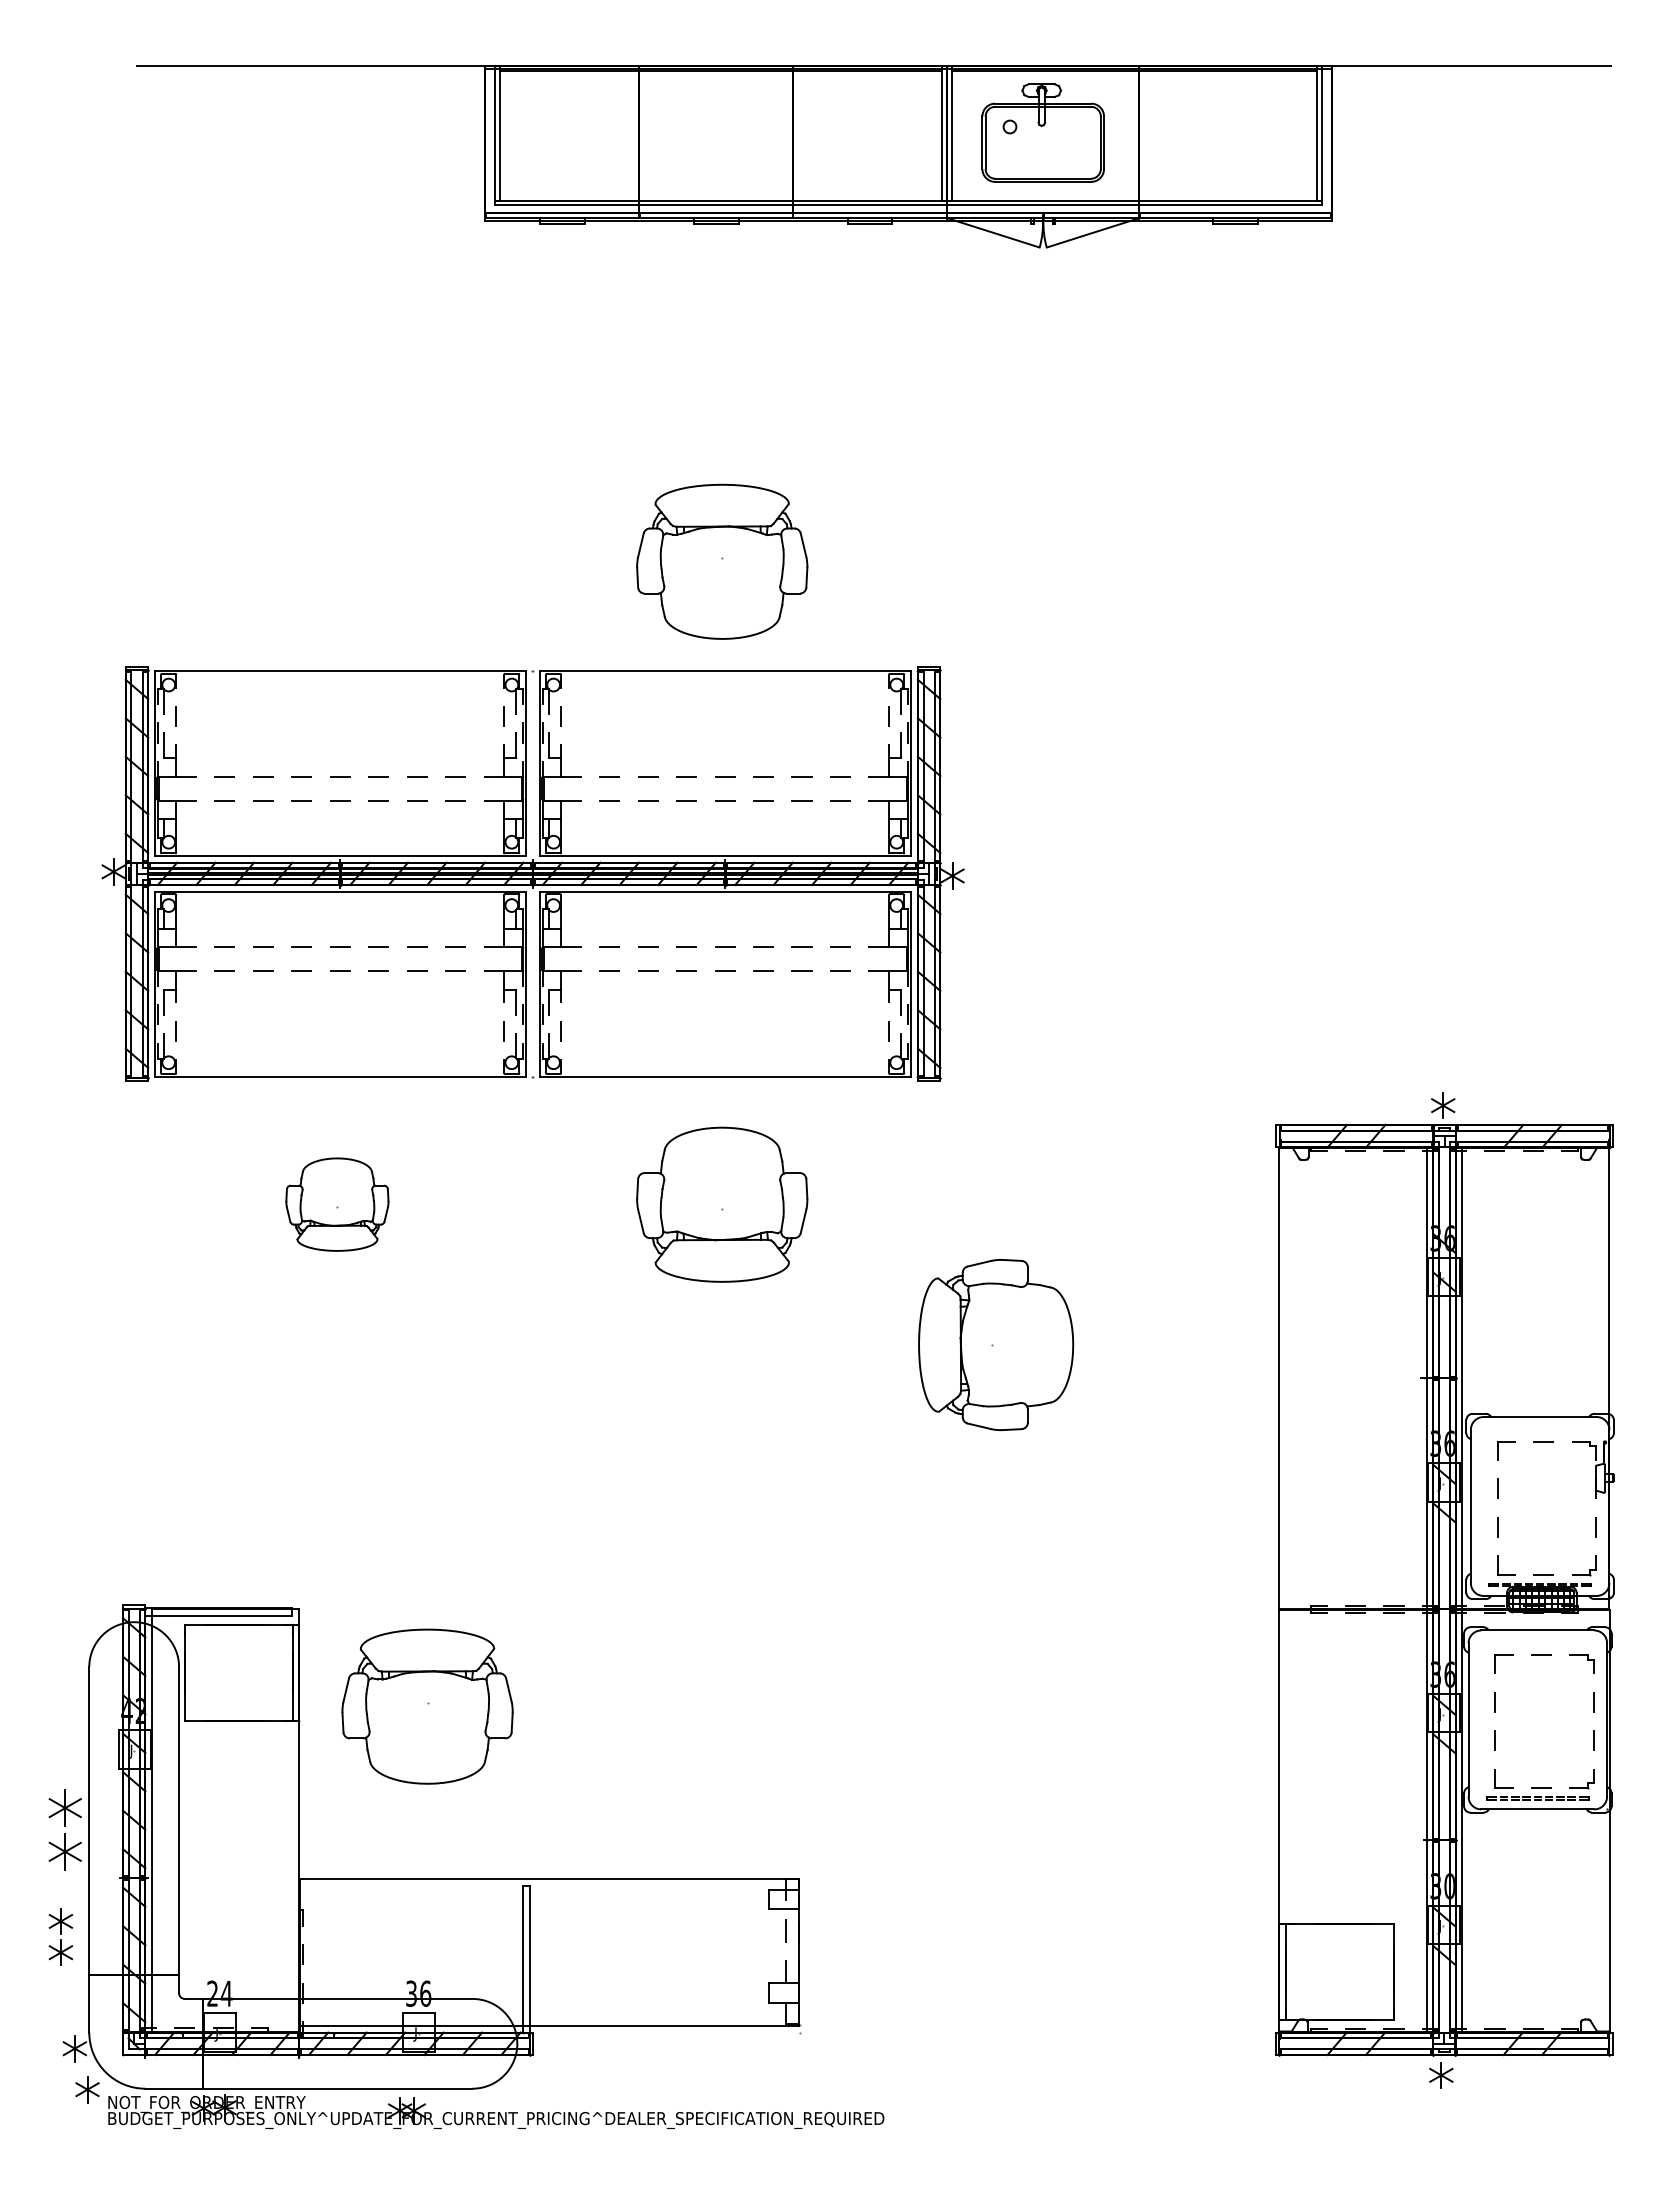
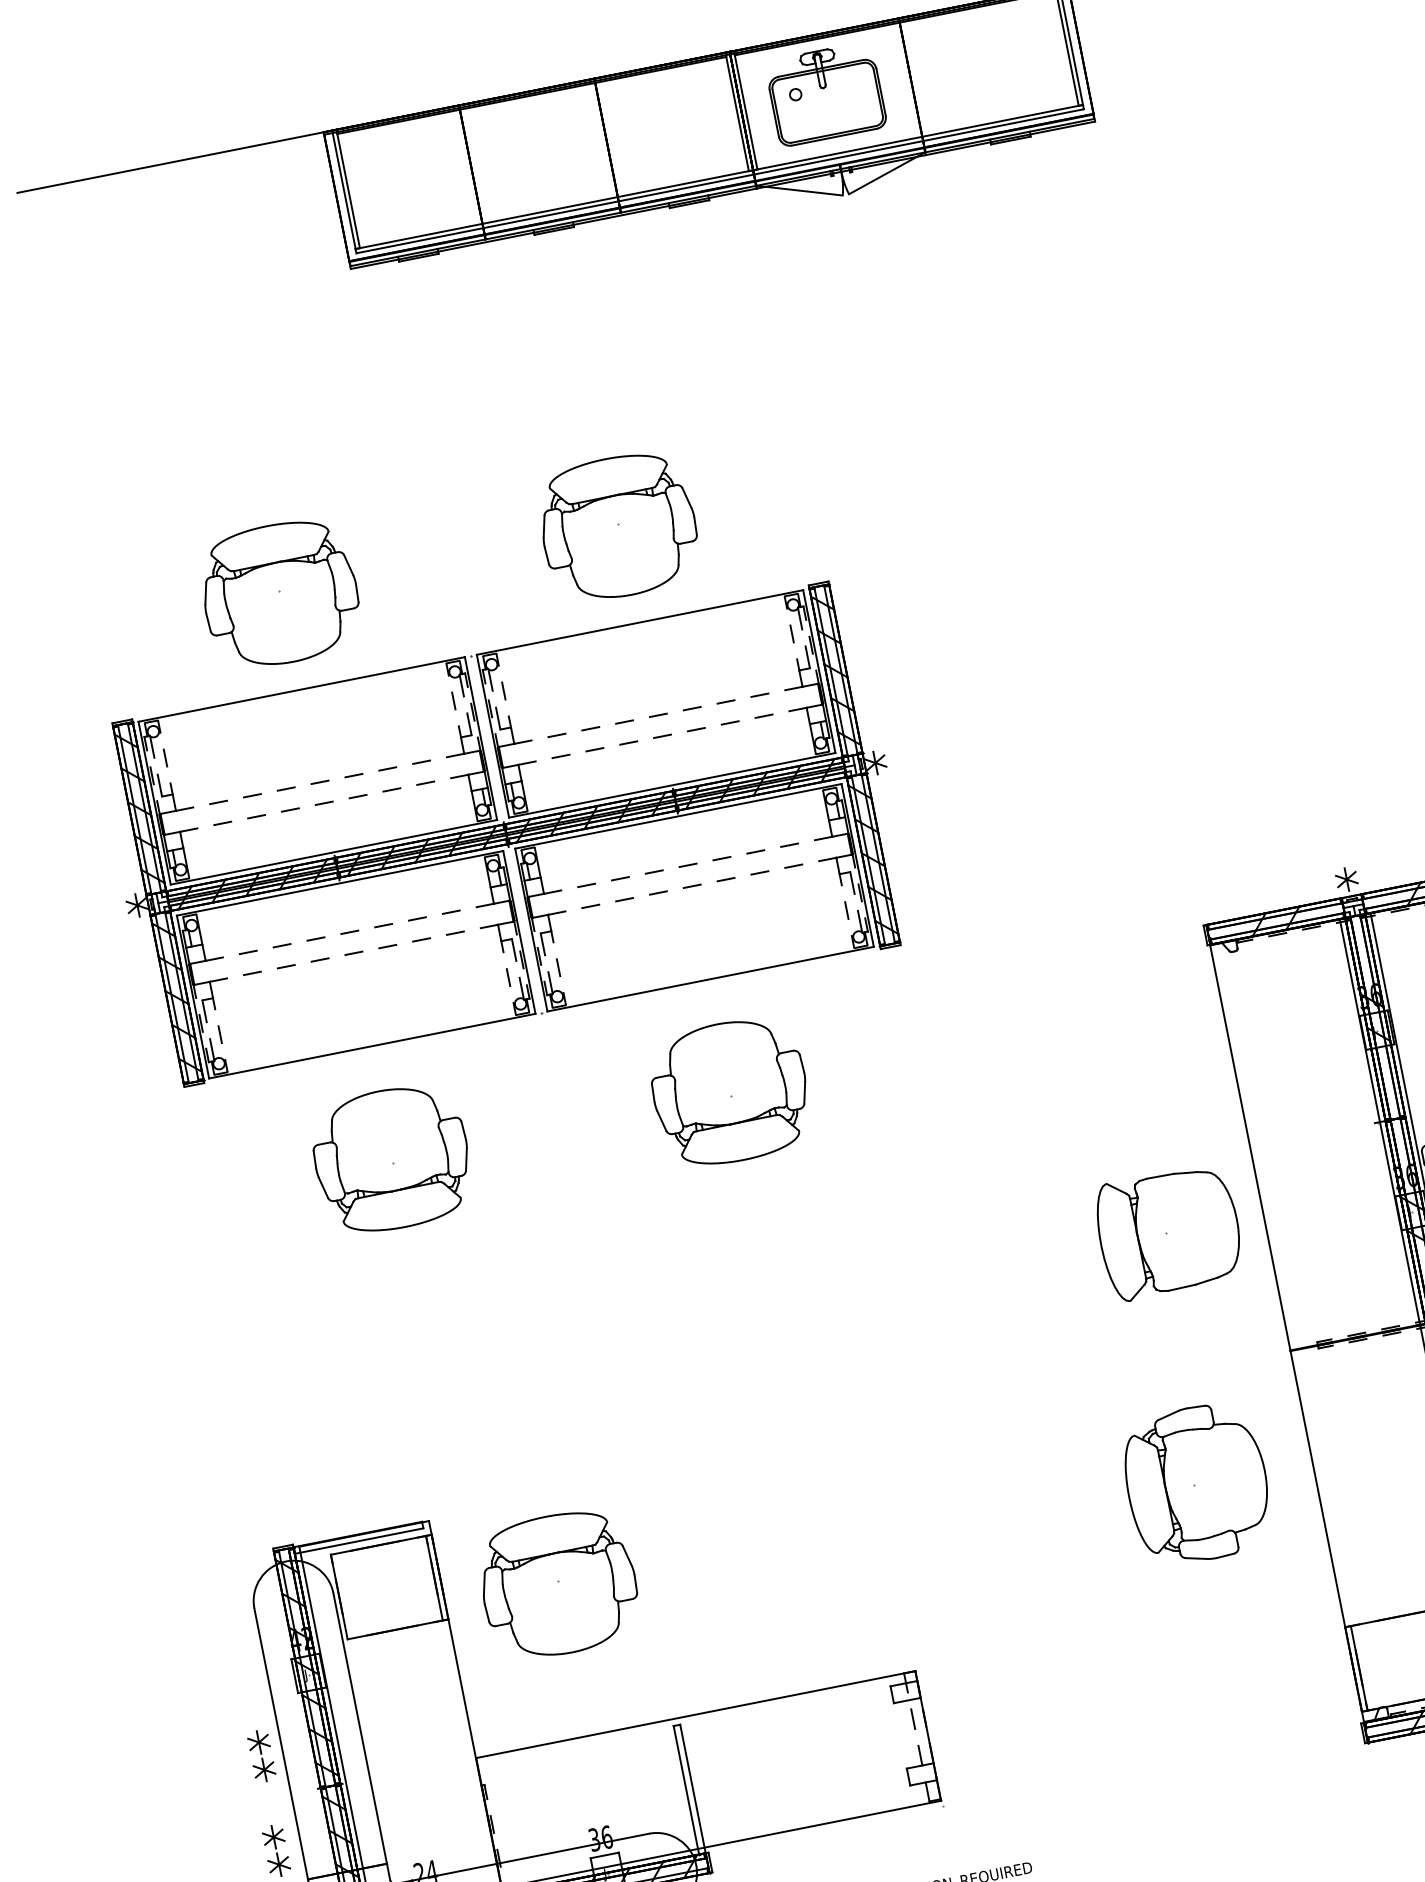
part: (337, 561) -> (280, 593), added
part: (337, 1204) -> (392, 1158), size x1.67
part: (996, 1345) -> (1197, 1484), moved
part: (1172, 1452) -> (1169, 1231), added
part: (65, 1830) -> (261, 1756), size x0.71

